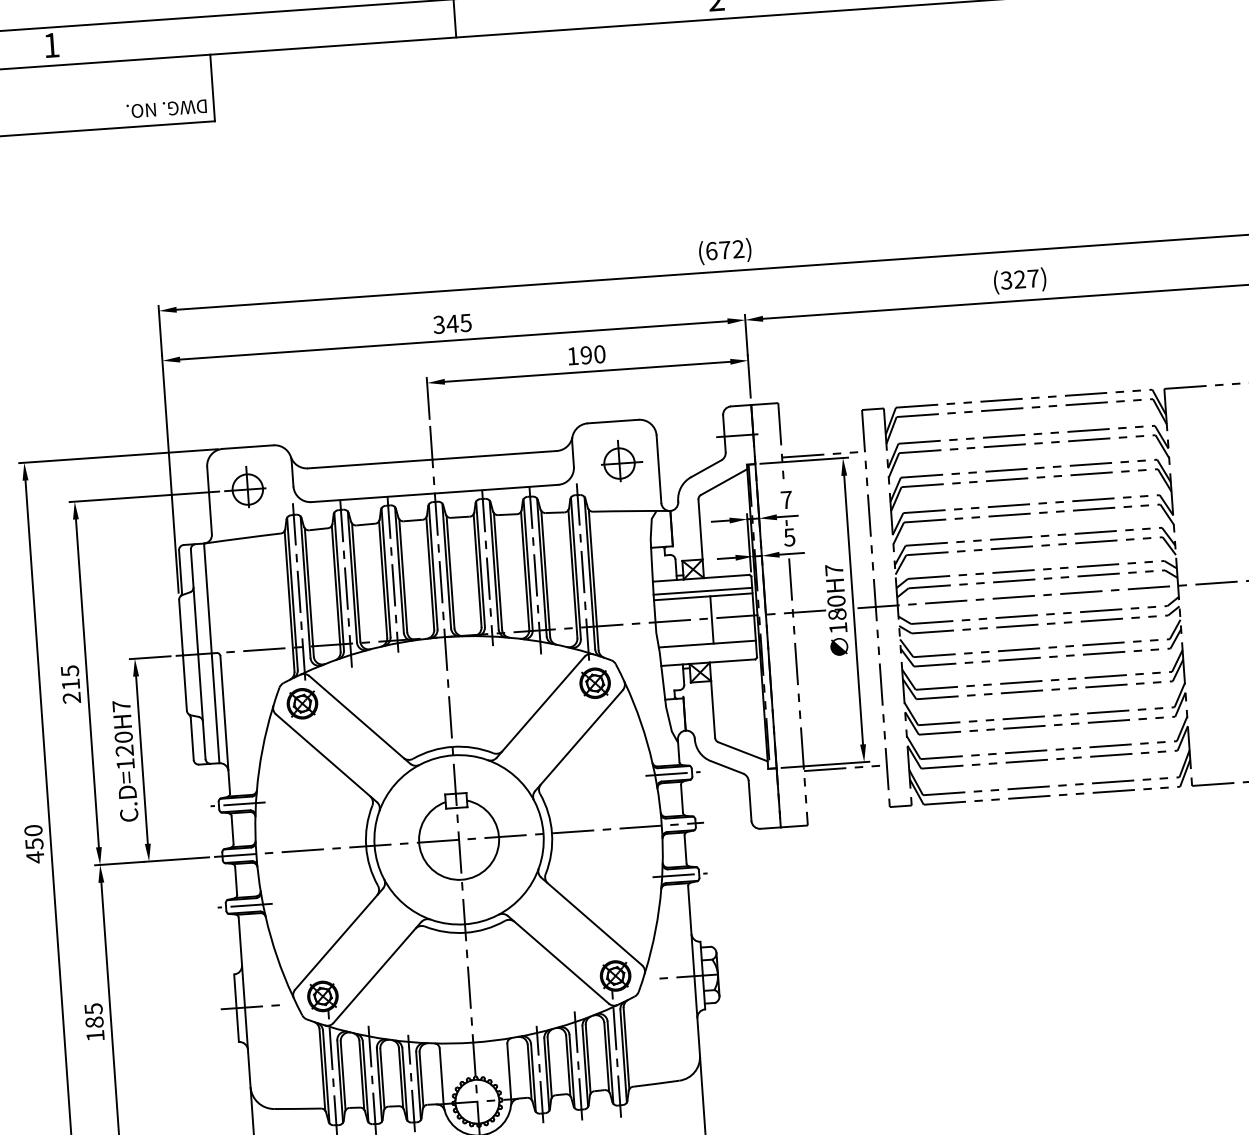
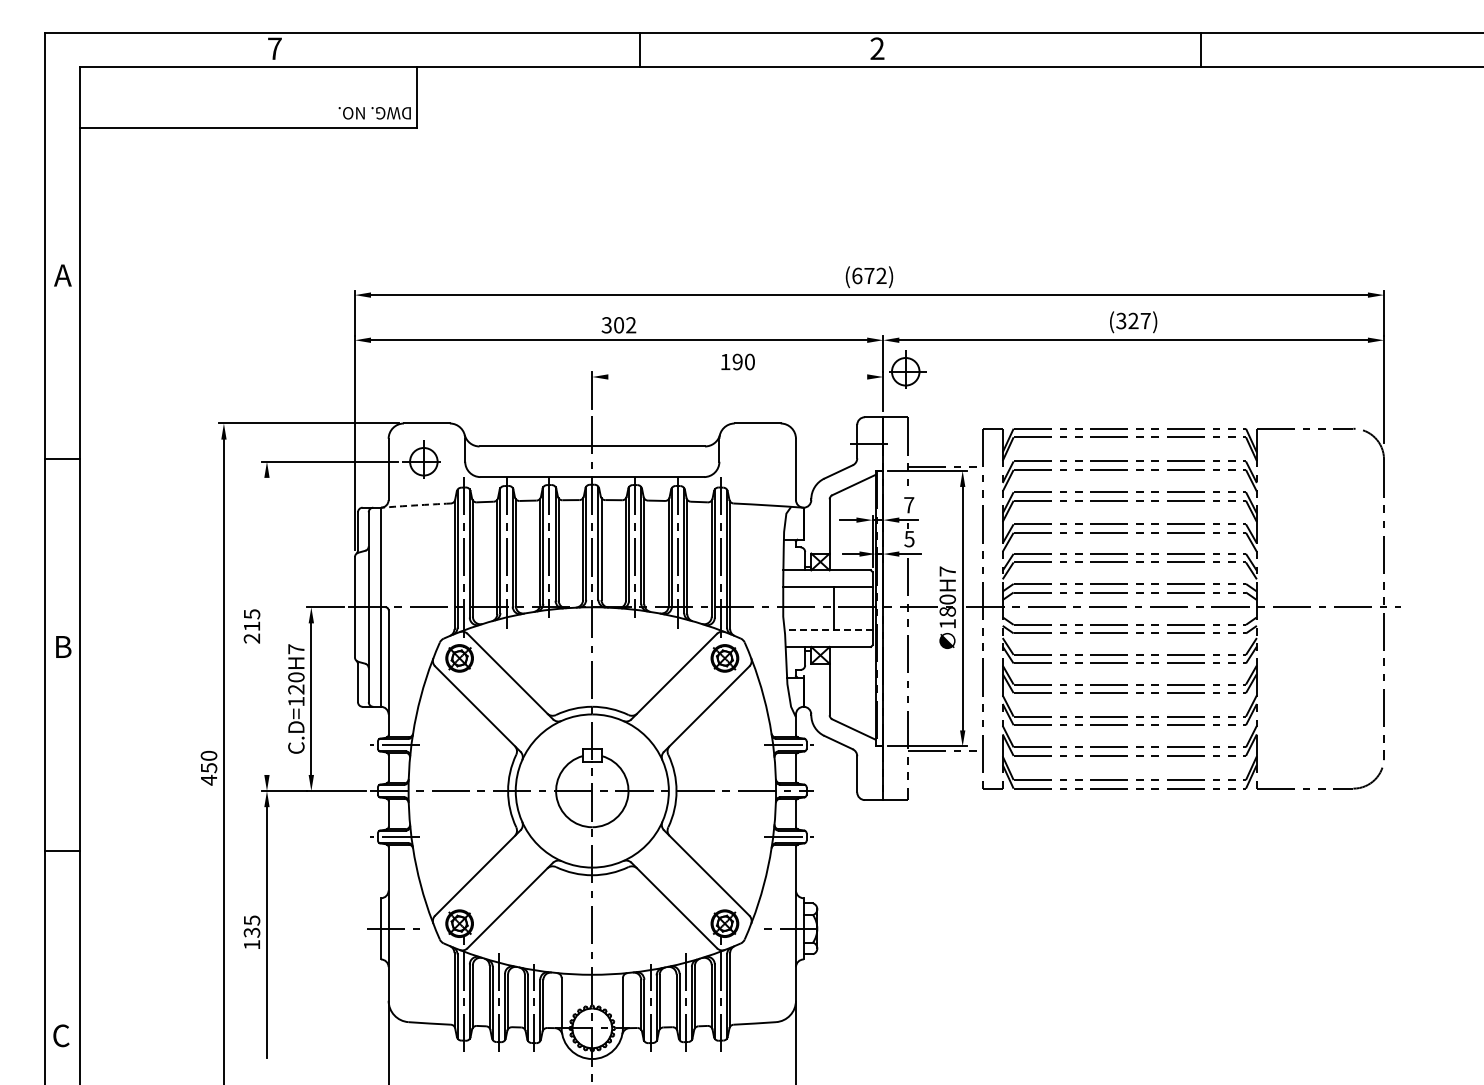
text: (51, 45) -> (274, 48), 1 -> 7
text: (458, 323) -> (624, 325), 345 -> 302
line: (587, 372) -> (737, 377), removed
part: (621, 460) -> (907, 369), moved
arc: (241, 538) -> (415, 505), solid -> dashed
line: (702, 591) -> (827, 582), removed
line: (707, 644) -> (828, 630), solid -> dashed
line: (86, 682) -> (266, 625), removed
text: (93, 1022) -> (251, 932), 185 -> 135

